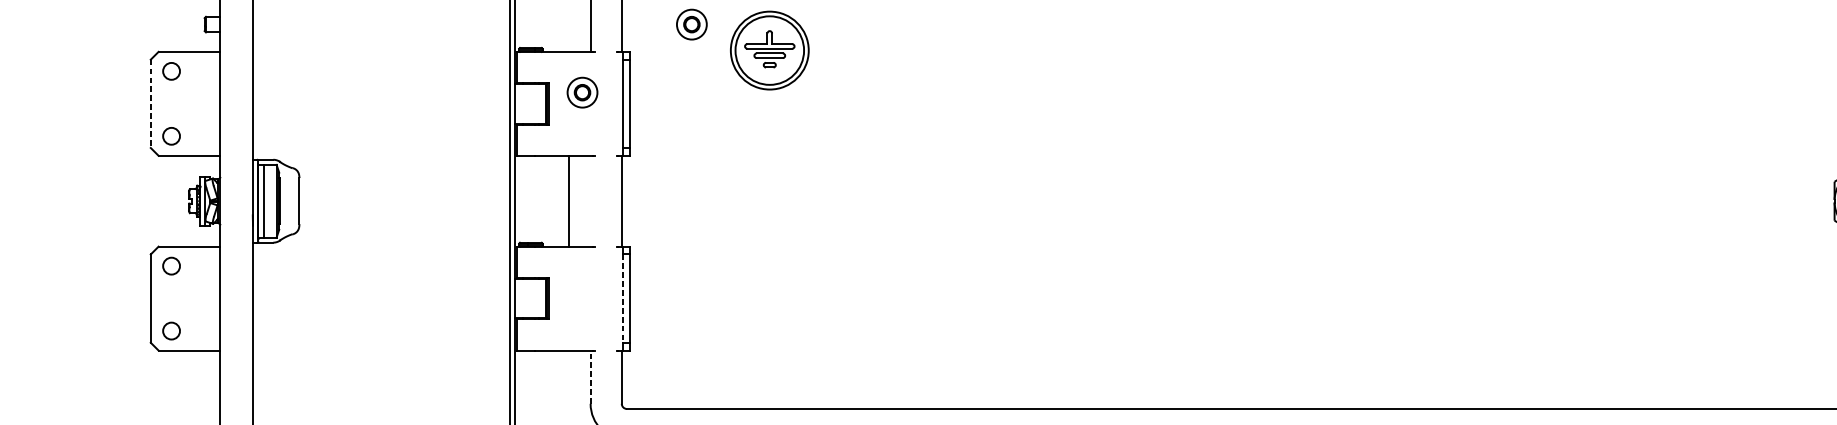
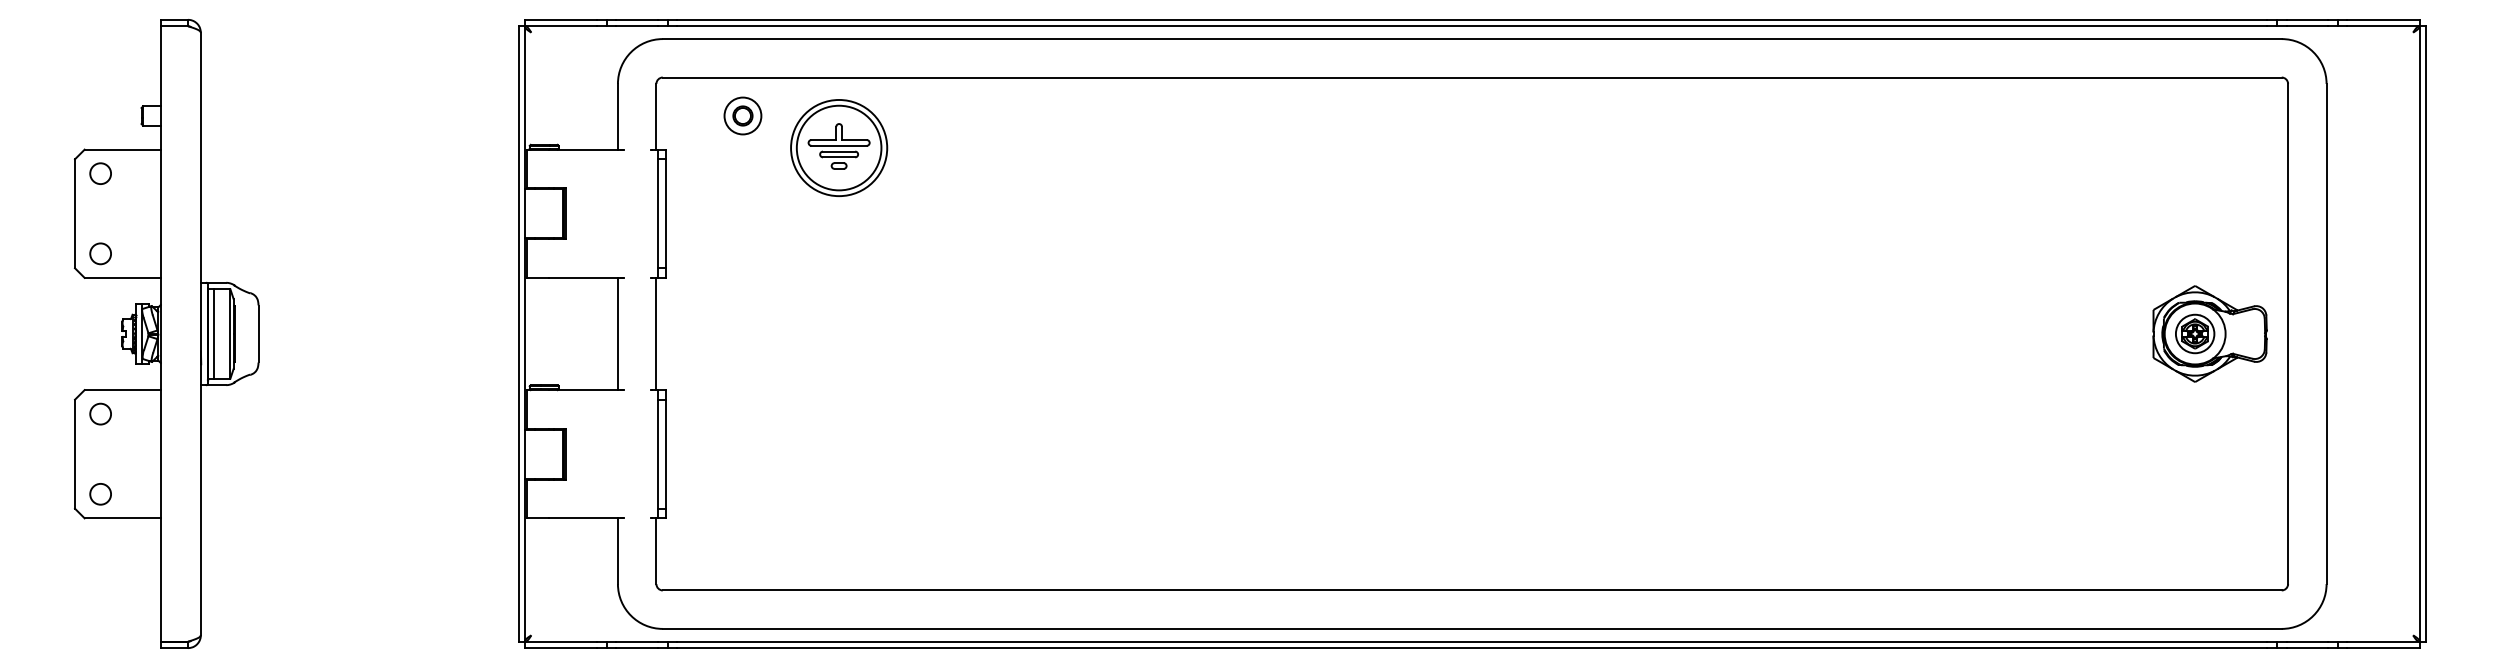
part: (582, 92) -> (607, 199), removed
line: (151, 104) -> (75, 214), dashed -> solid
line: (568, 200) -> (617, 333), moved
line: (623, 298) -> (658, 454), dashed -> solid
line: (590, 377) -> (617, 551), dashed -> solid

